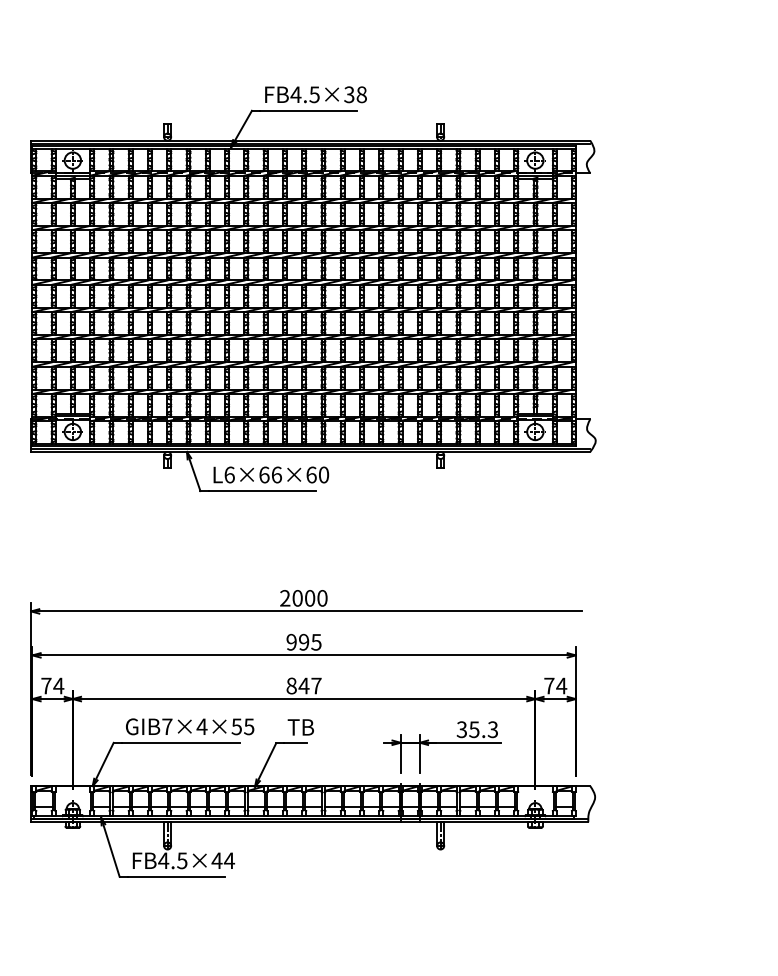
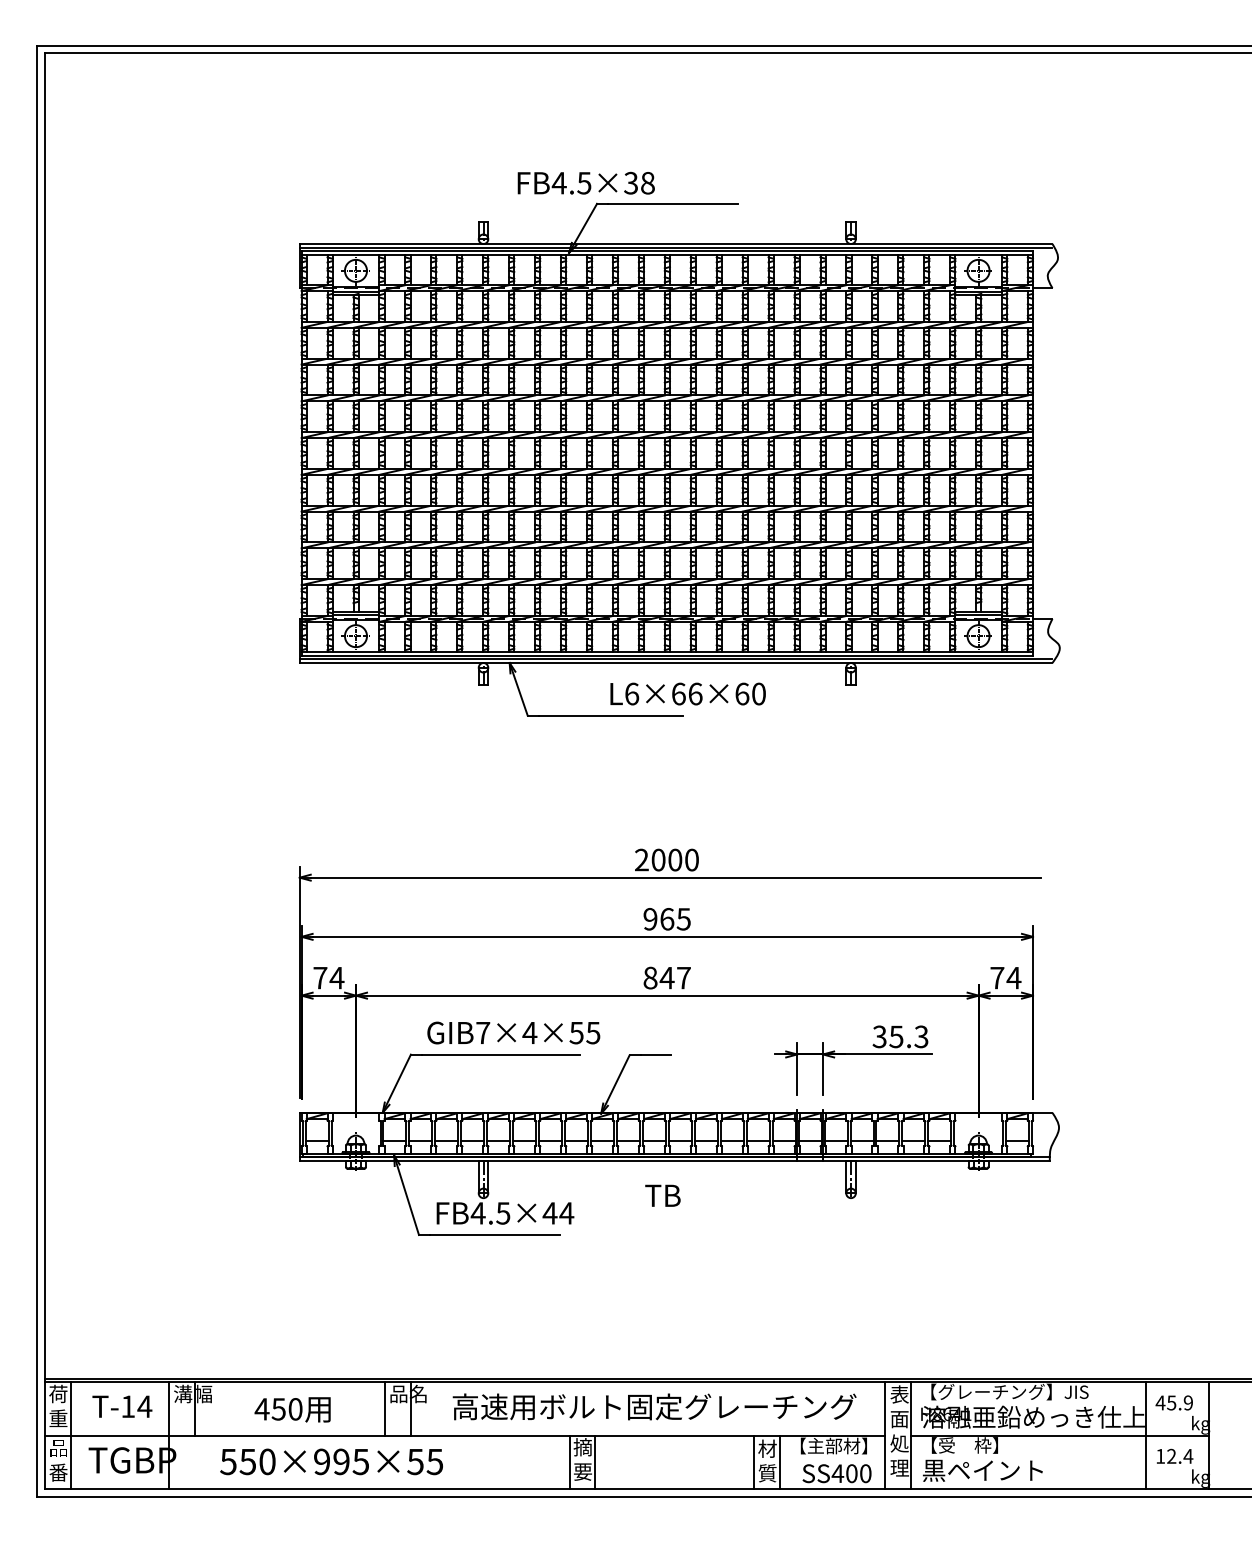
text: (315, 94) -> (585, 182), moved
text: (270, 474) -> (687, 693), moved
text: (304, 642) -> (667, 919), 995 -> 965
text: (300, 727) -> (662, 1195), moved

